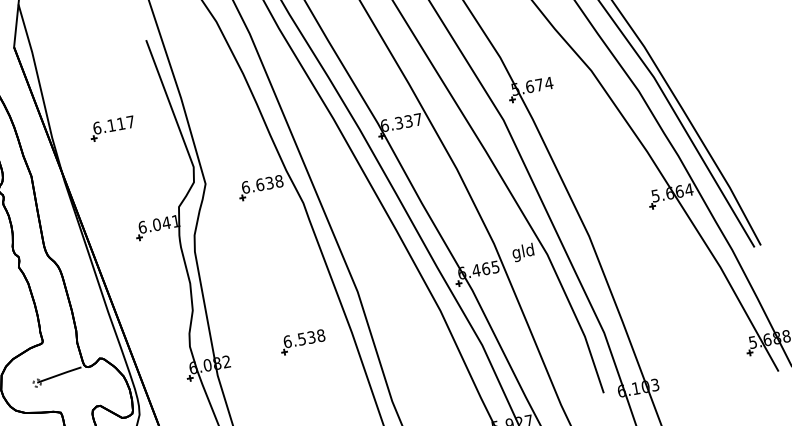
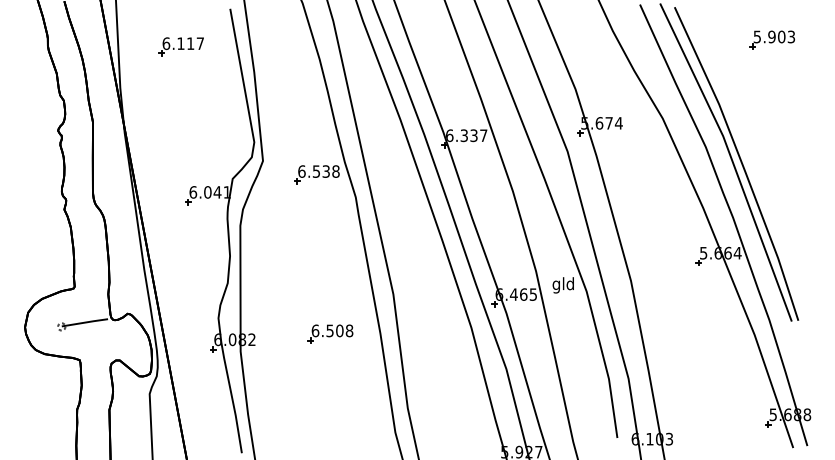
part: (111, 128) -> (180, 46), moved
text: (260, 184) -> (316, 171), 6.638 -> 6.538
text: (311, 337) -> (339, 330), 6.538 -> 6.508

